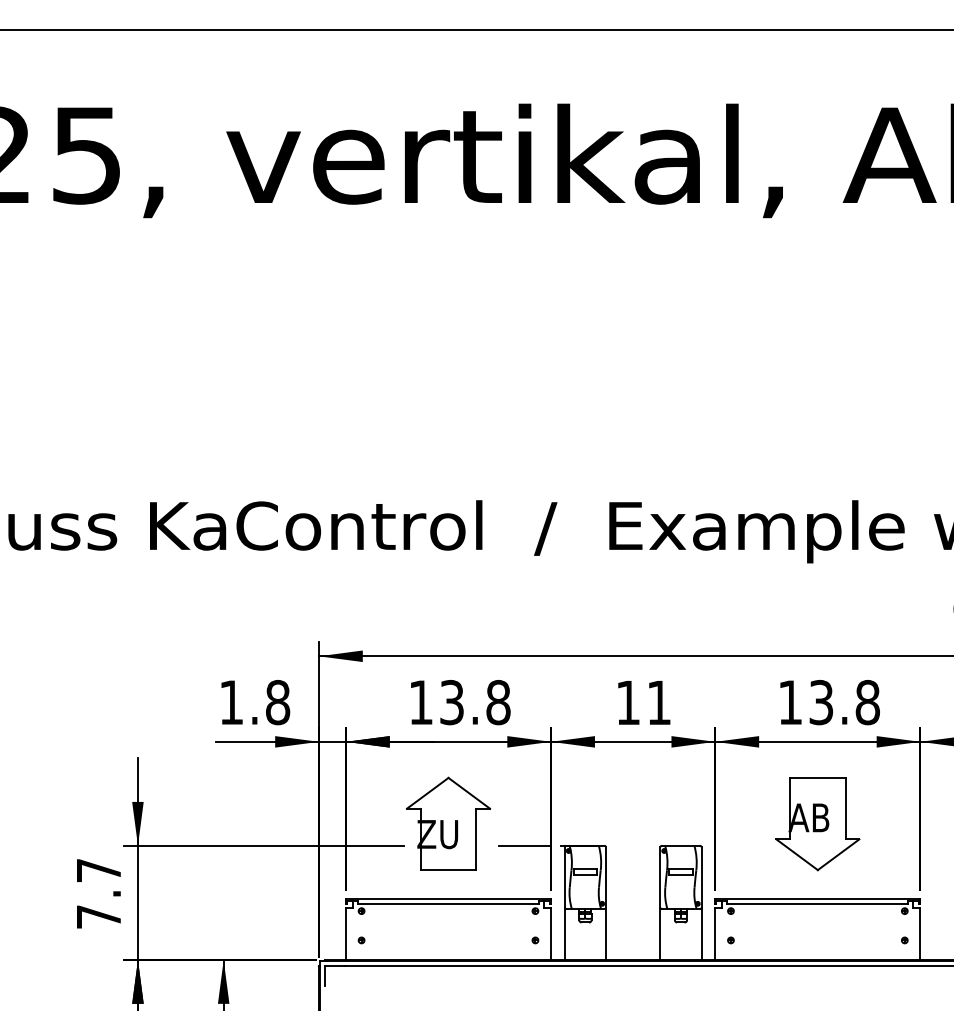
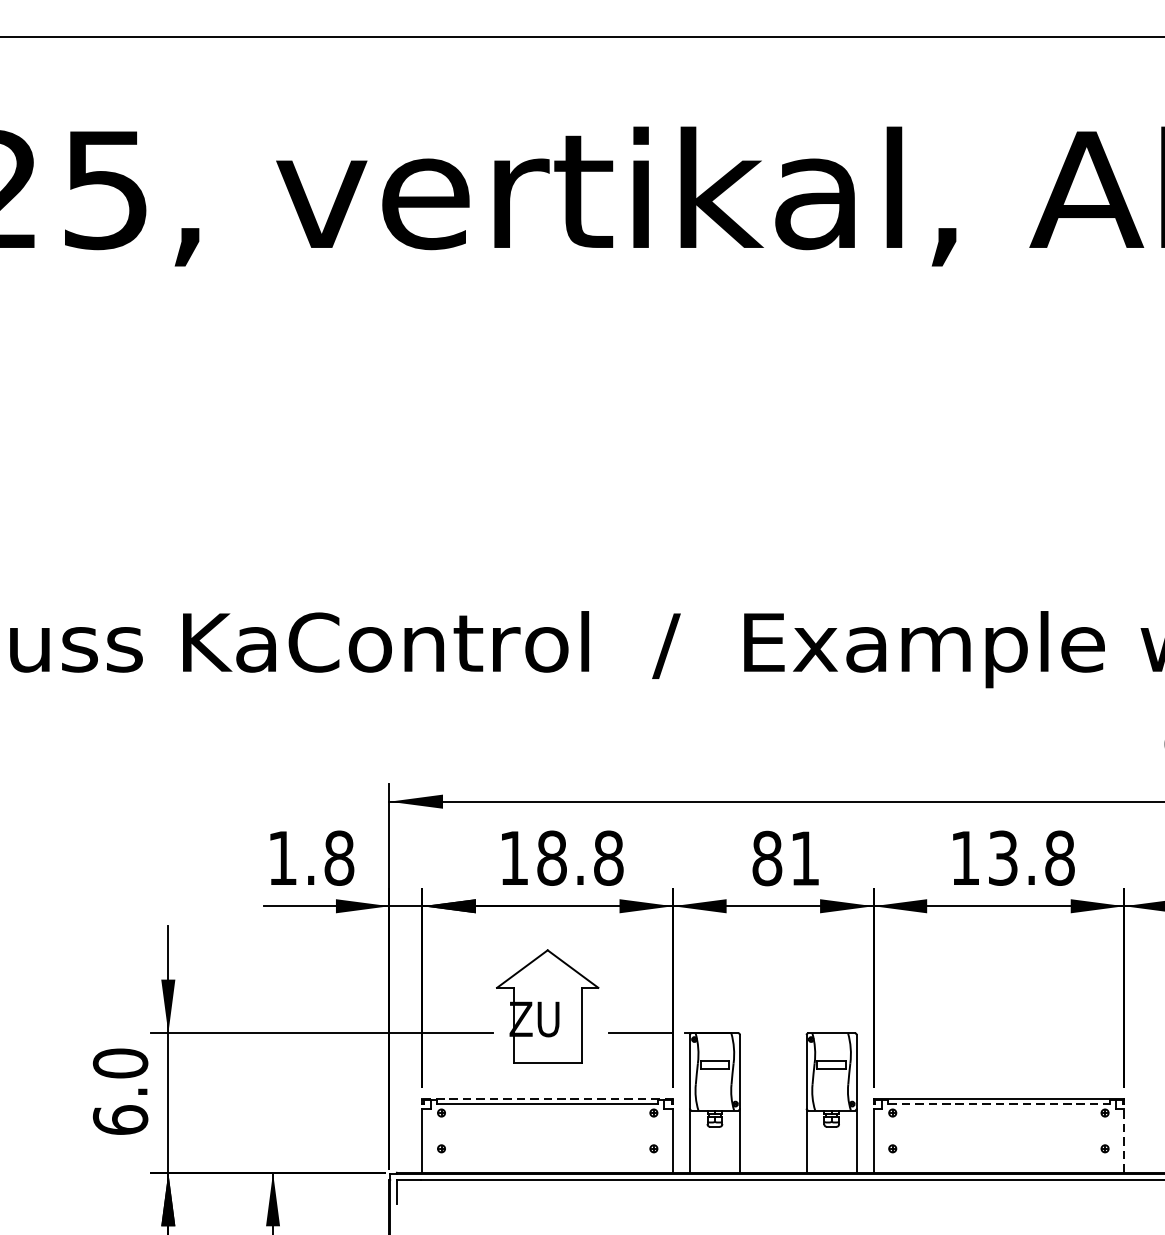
text: (452, 702) -> (552, 858), 13.8 -> 18.8
text: (628, 702) -> (767, 858), 11 -> 81
part: (817, 824) -> (998, 1007), removed
text: (98, 893) -> (120, 1091), 7.7 -> 6.0
line: (448, 899) -> (547, 1098), solid -> dashed
line: (817, 904) -> (998, 1104), solid -> dashed
line: (920, 933) -> (1124, 1140), solid -> dashed

